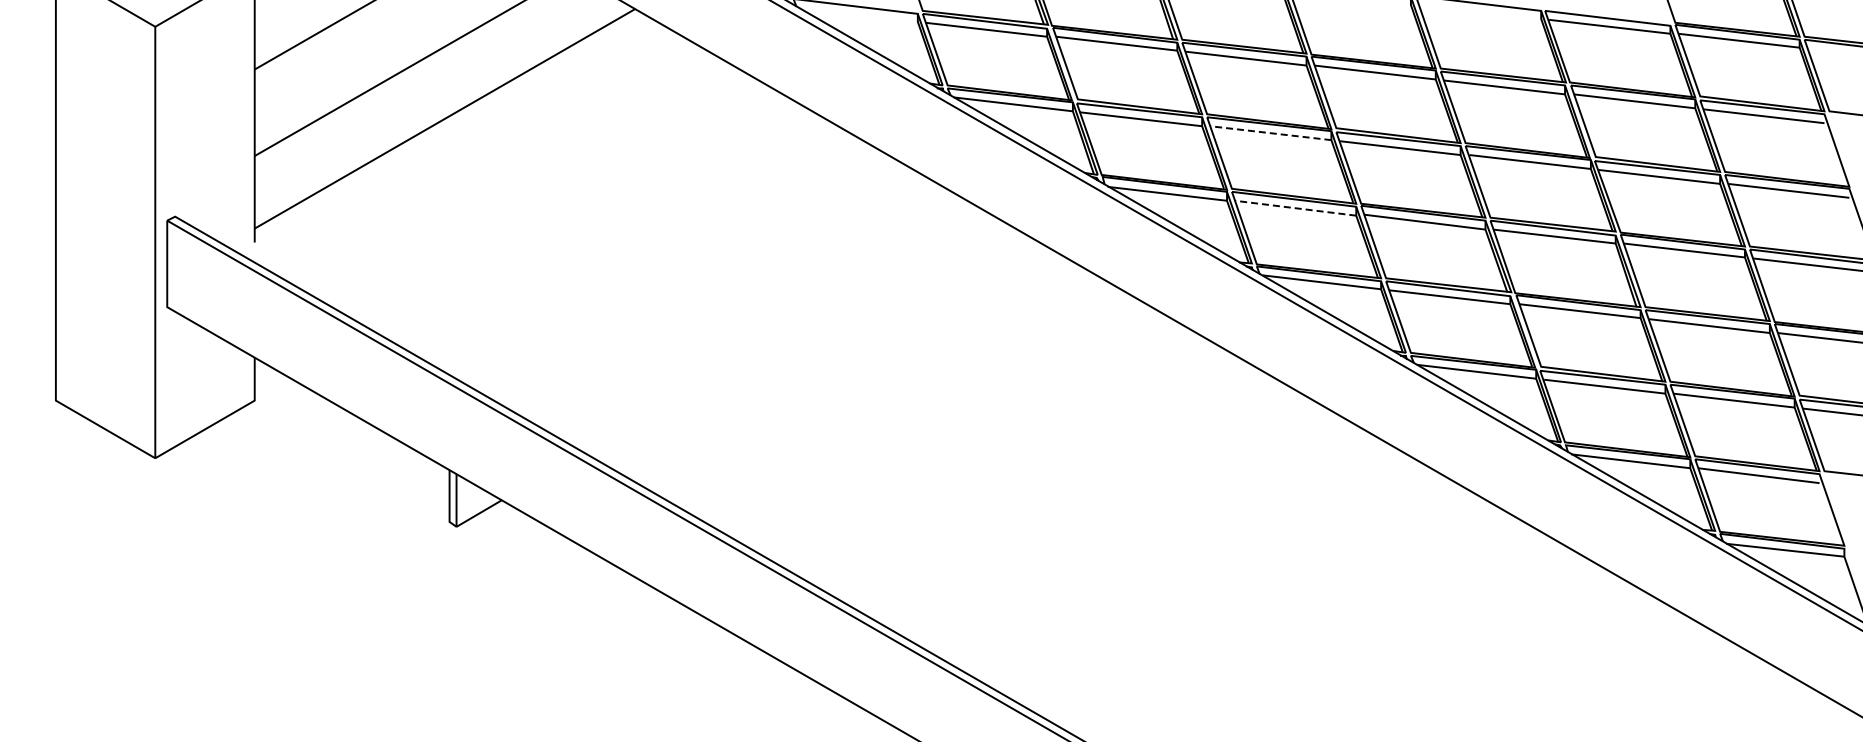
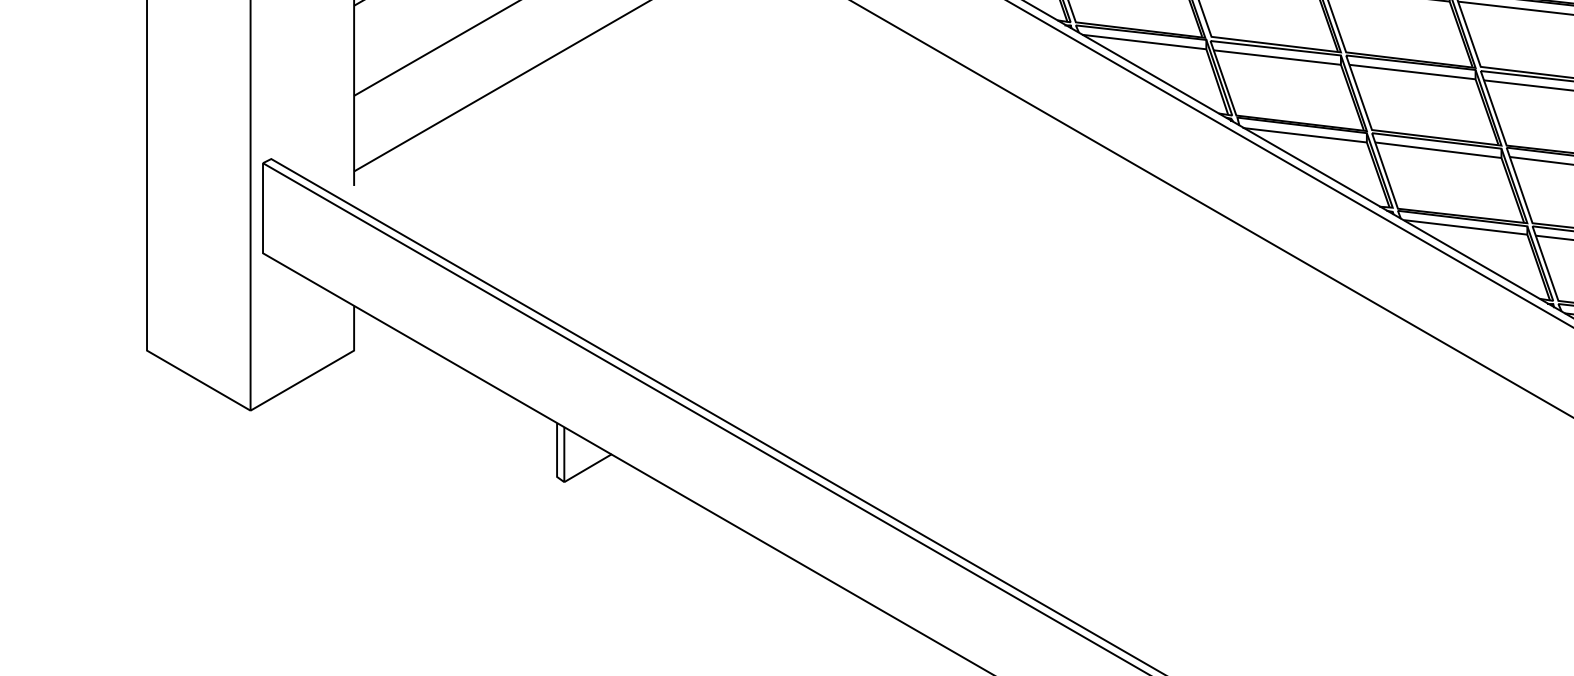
line: (1270, 133) -> (1412, 72), dashed -> solid
line: (1295, 208) -> (1438, 150), dashed -> solid

